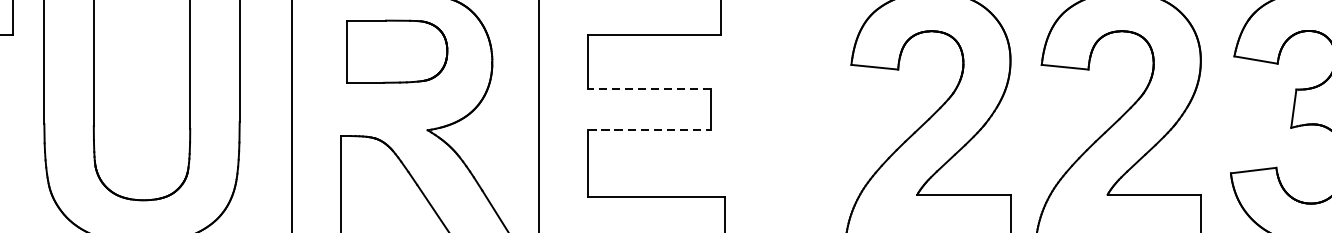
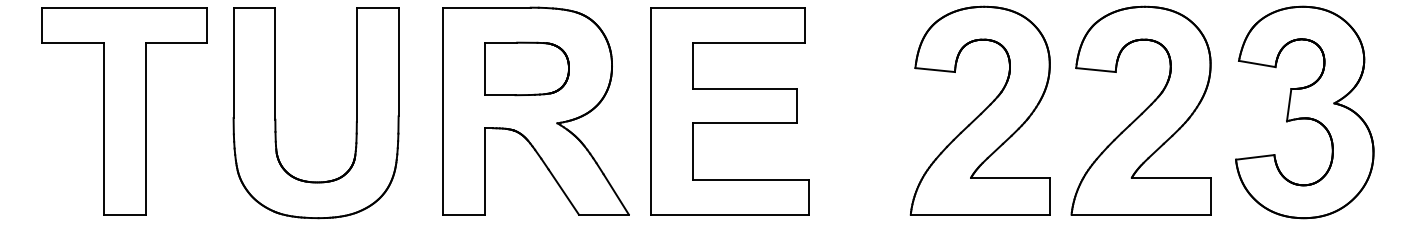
part: (396, 51) -> (526, 68), moved
line: (650, 89) -> (745, 88), dashed -> solid
line: (650, 130) -> (745, 123), dashed -> solid

